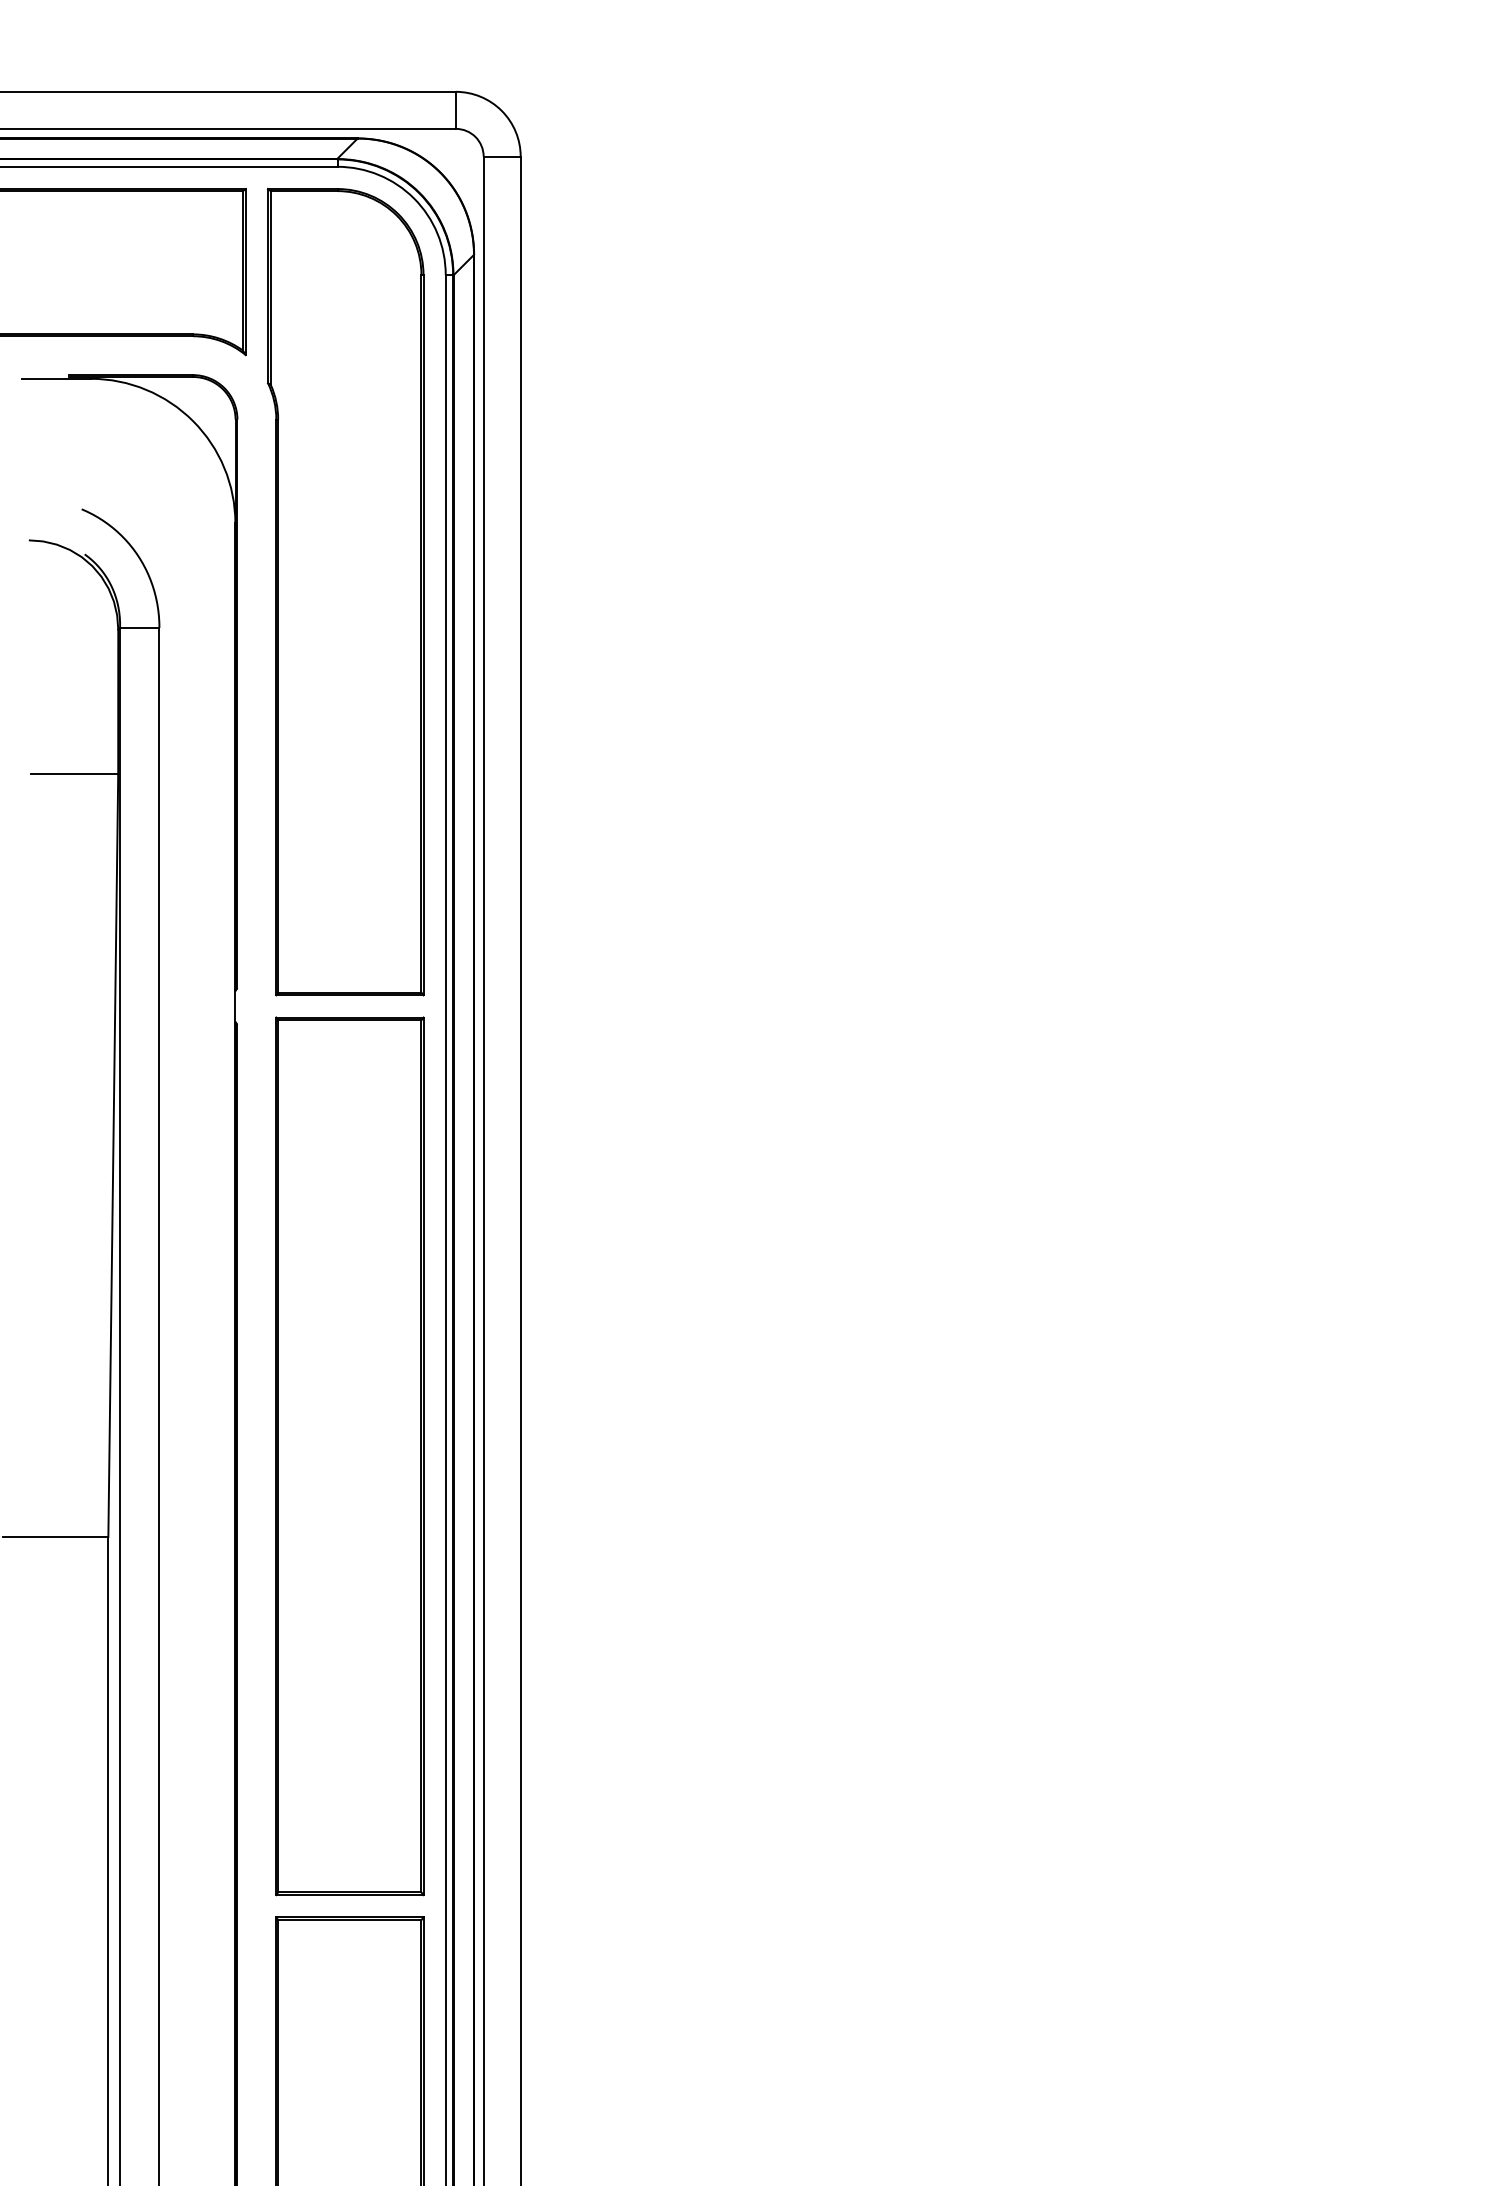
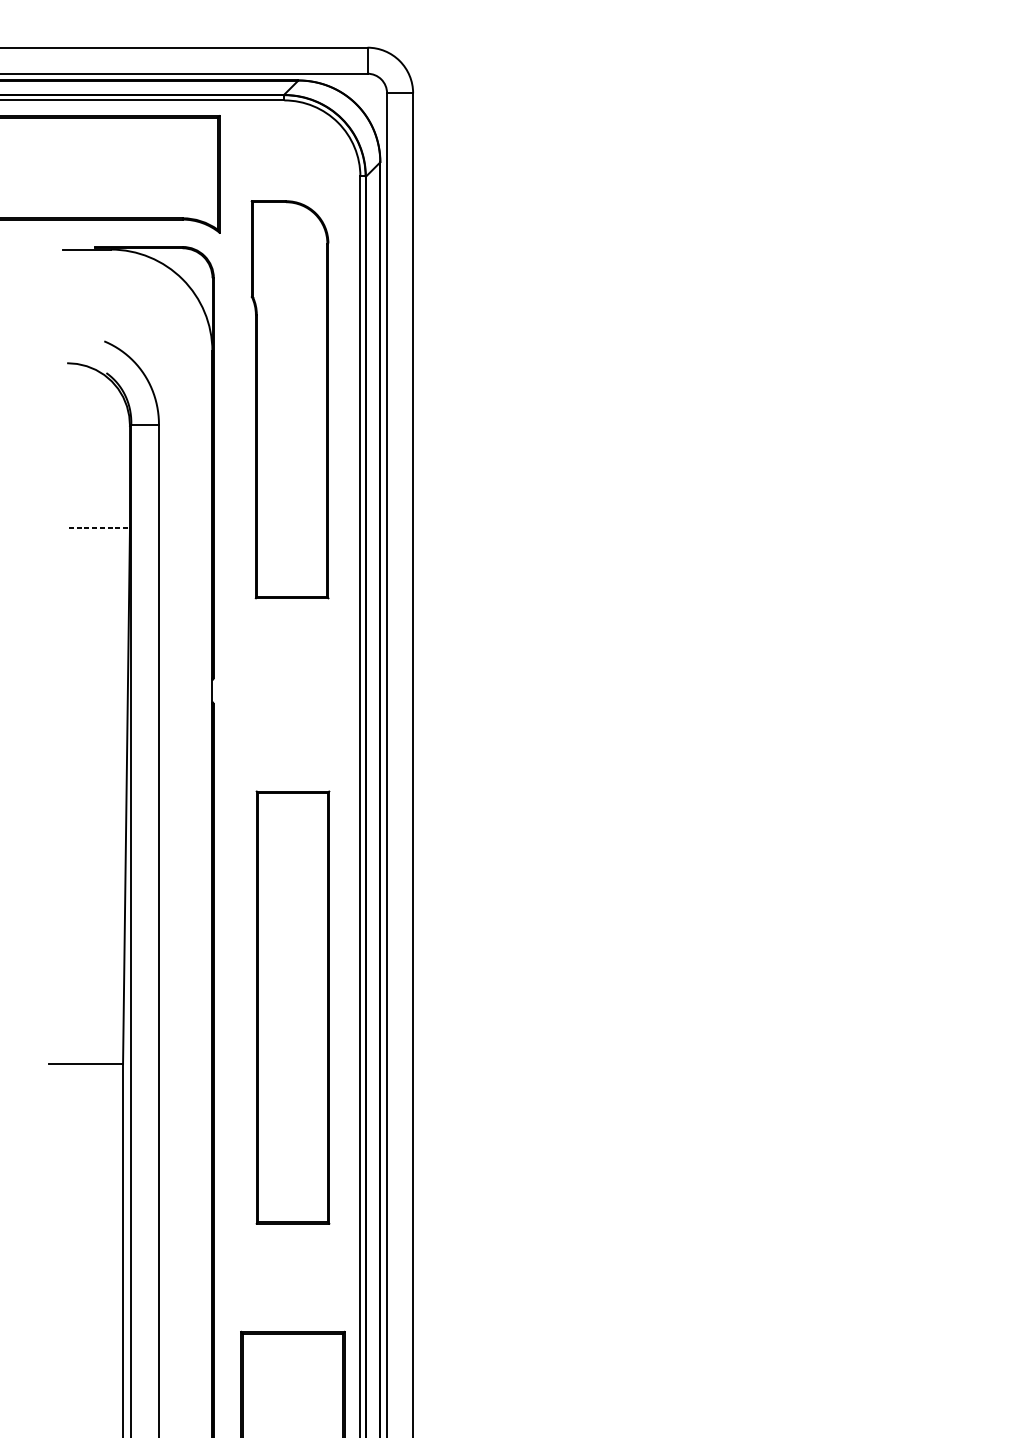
part: (345, 592) -> (289, 399), size x0.7
line: (75, 774) -> (99, 527), solid -> dashed
part: (349, 1456) -> (292, 1007), size x0.7

